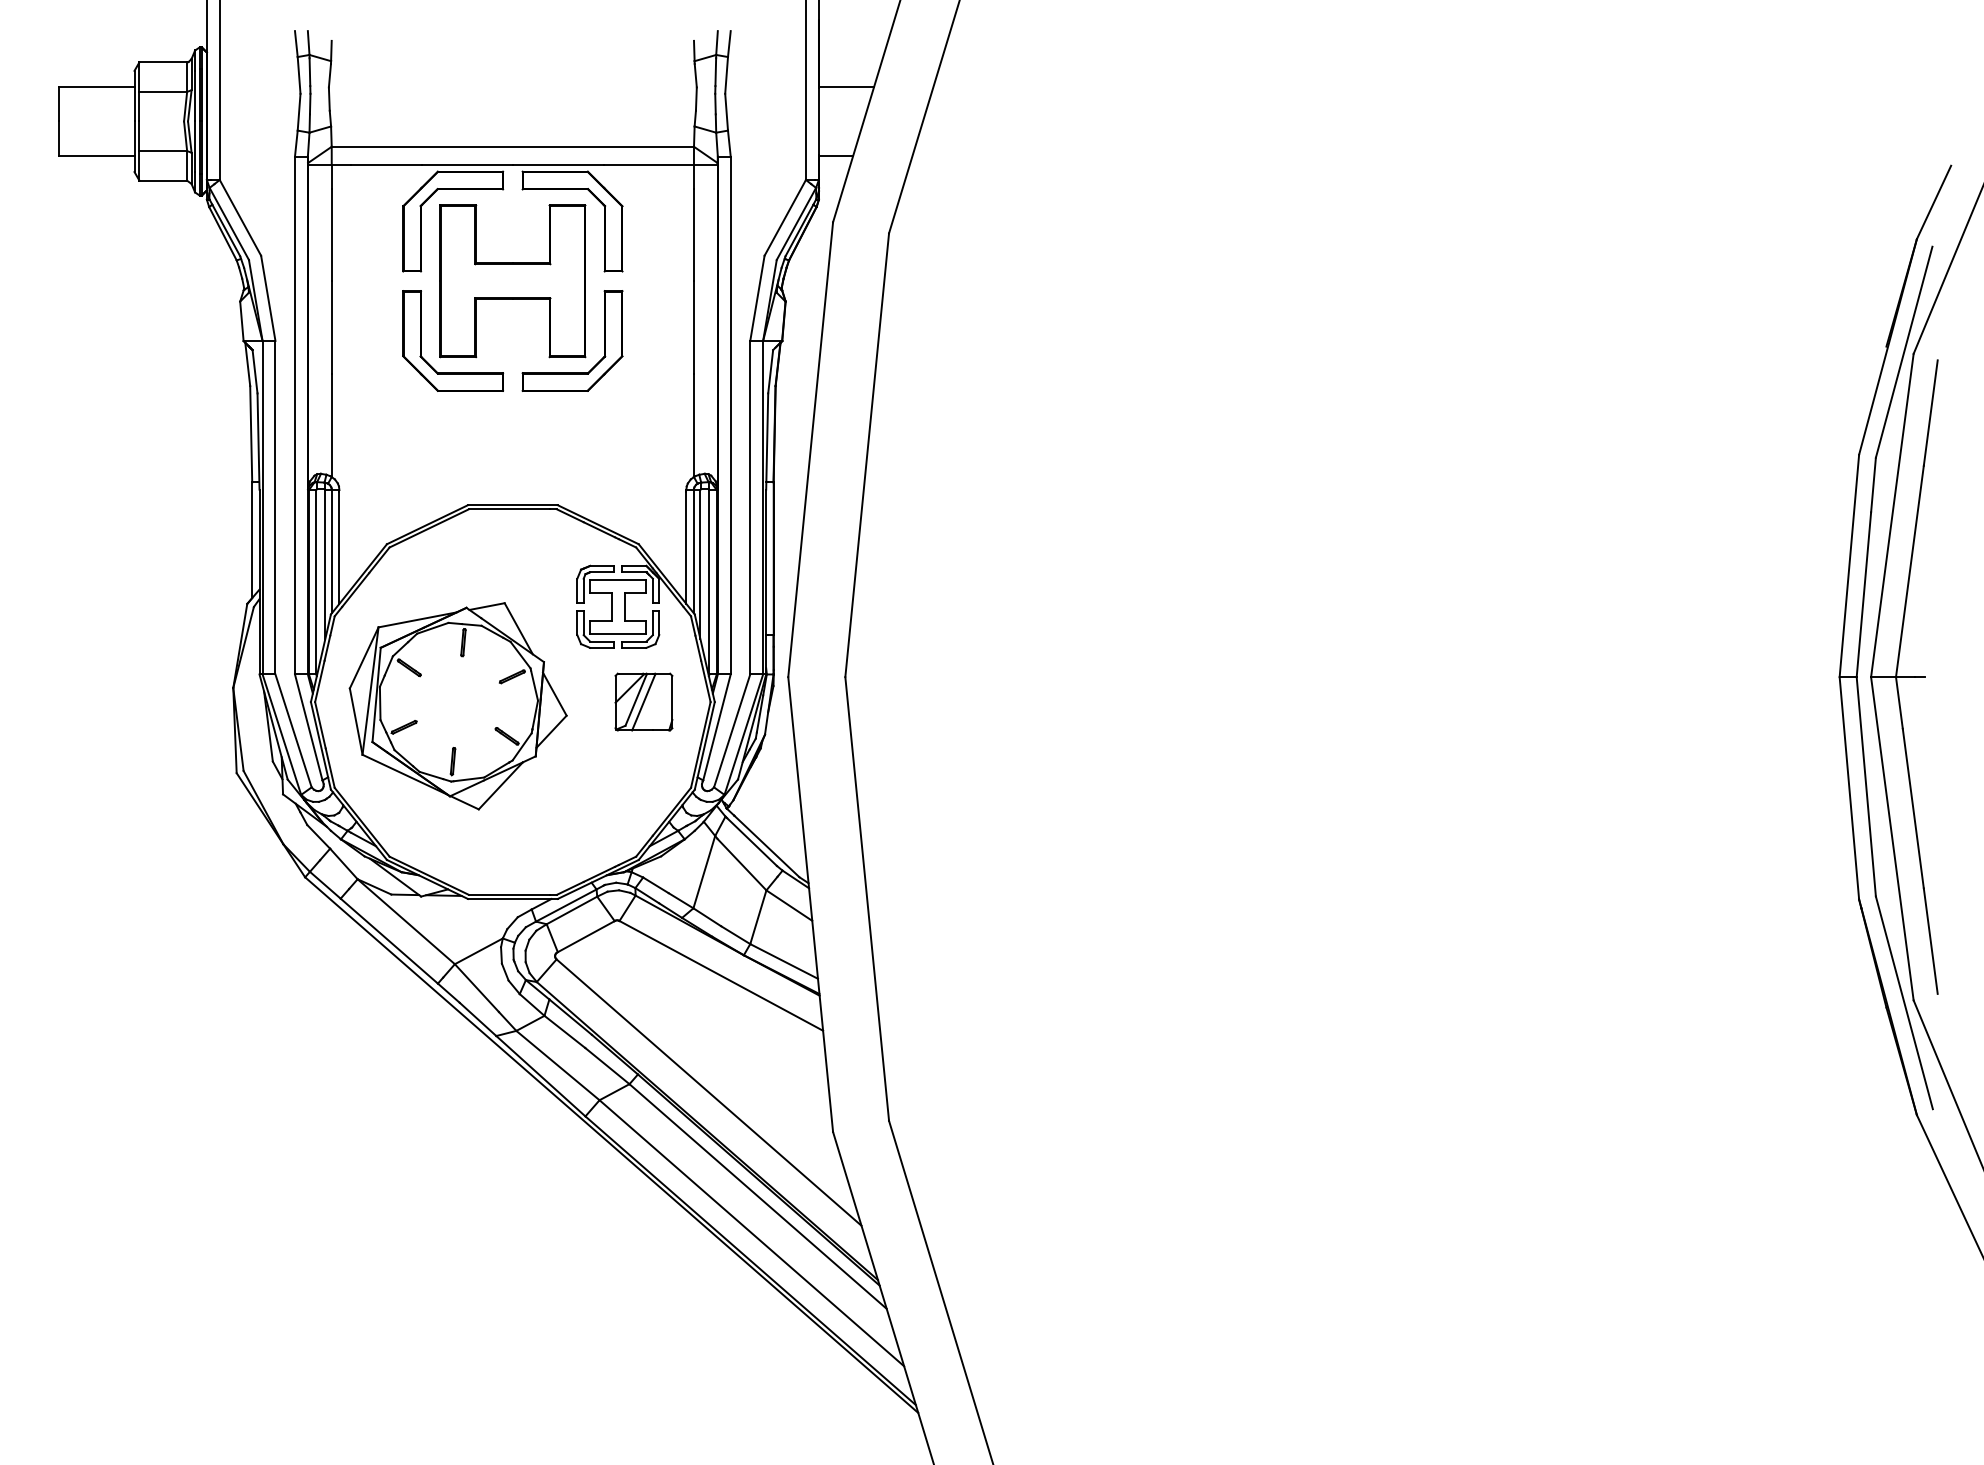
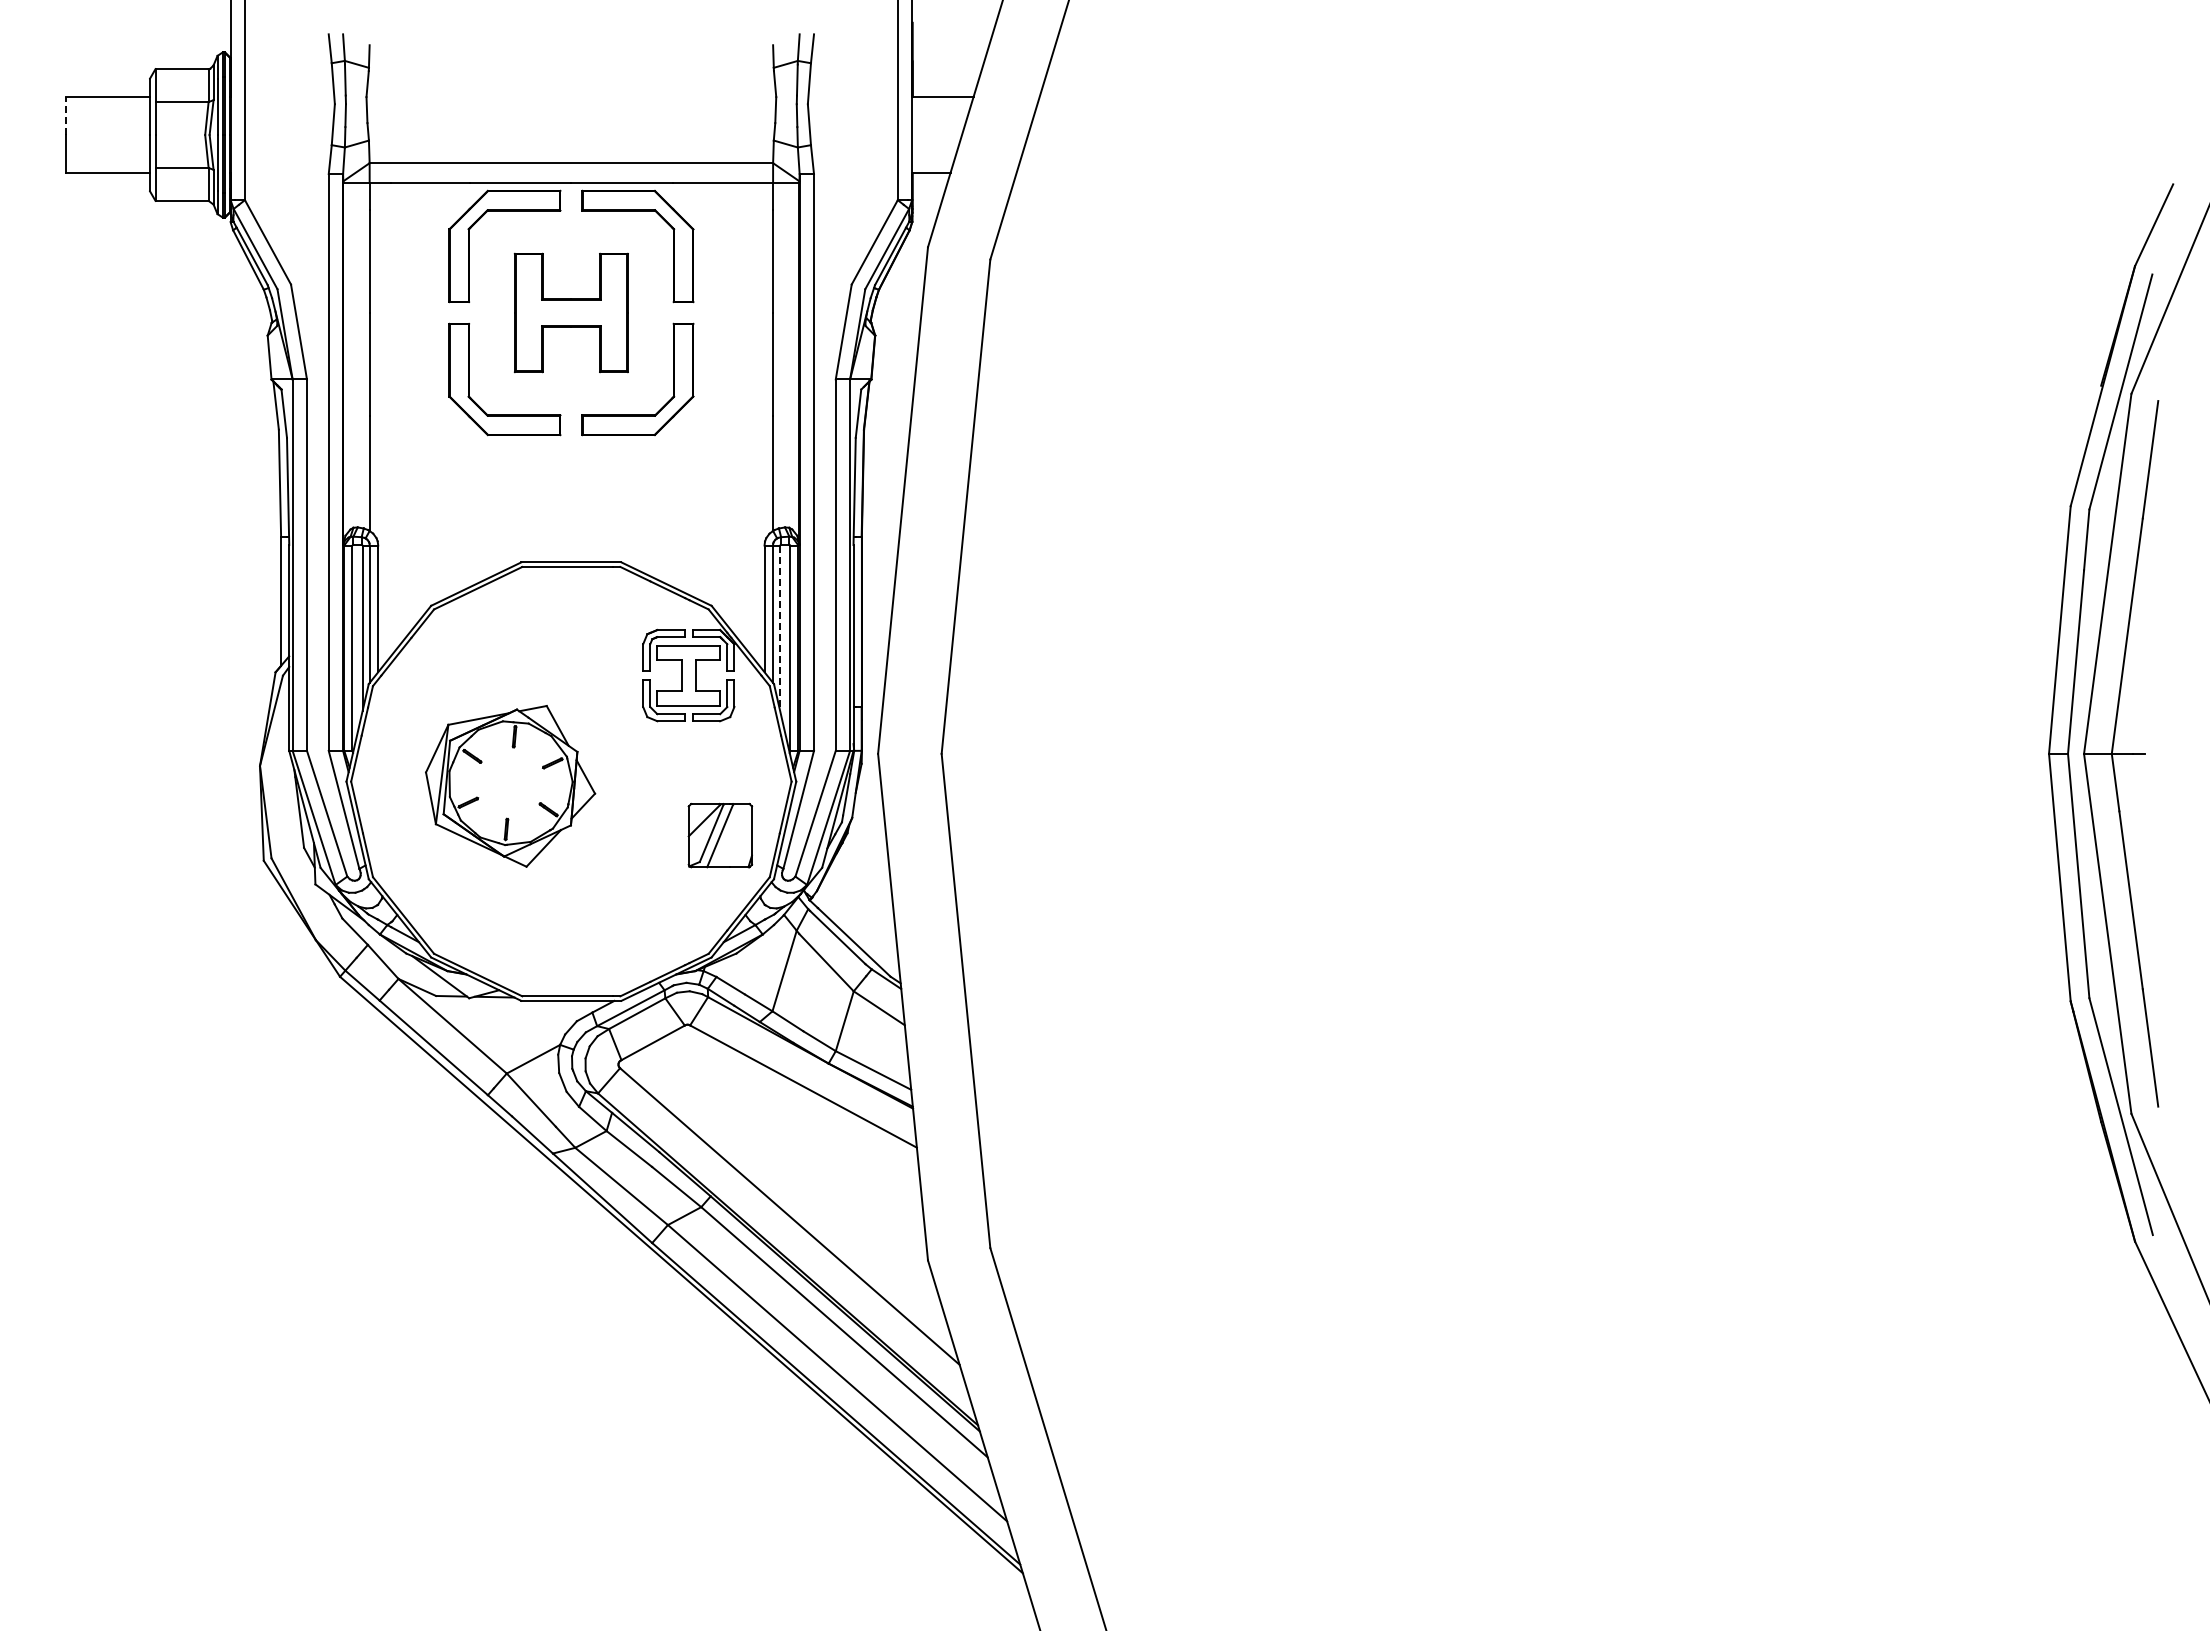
line: (59, 104) -> (66, 116), solid -> dashed
part: (512, 280) -> (571, 312), size x0.7
line: (700, 564) -> (780, 628), solid -> dashed
part: (644, 701) -> (720, 835), moved
part: (458, 706) -> (510, 786), size x0.7

